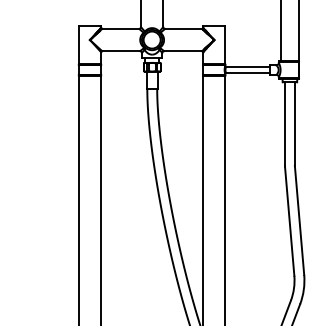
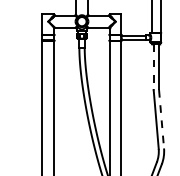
line: (284, 125) -> (153, 67), solid -> dashed
line: (299, 221) -> (161, 119), solid -> dashed

